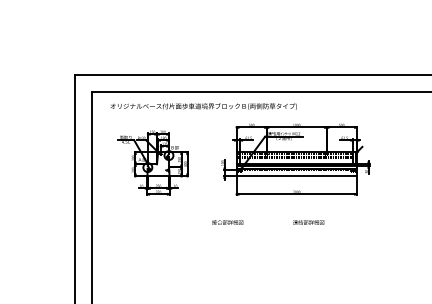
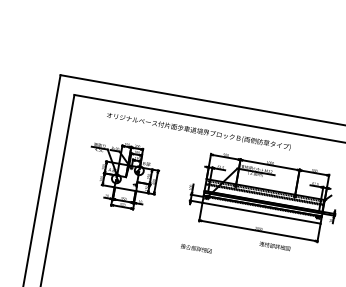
text: (203, 106) -> (198, 131), moved
text: (227, 222) -> (196, 248), moved
text: (308, 222) -> (274, 246), moved

